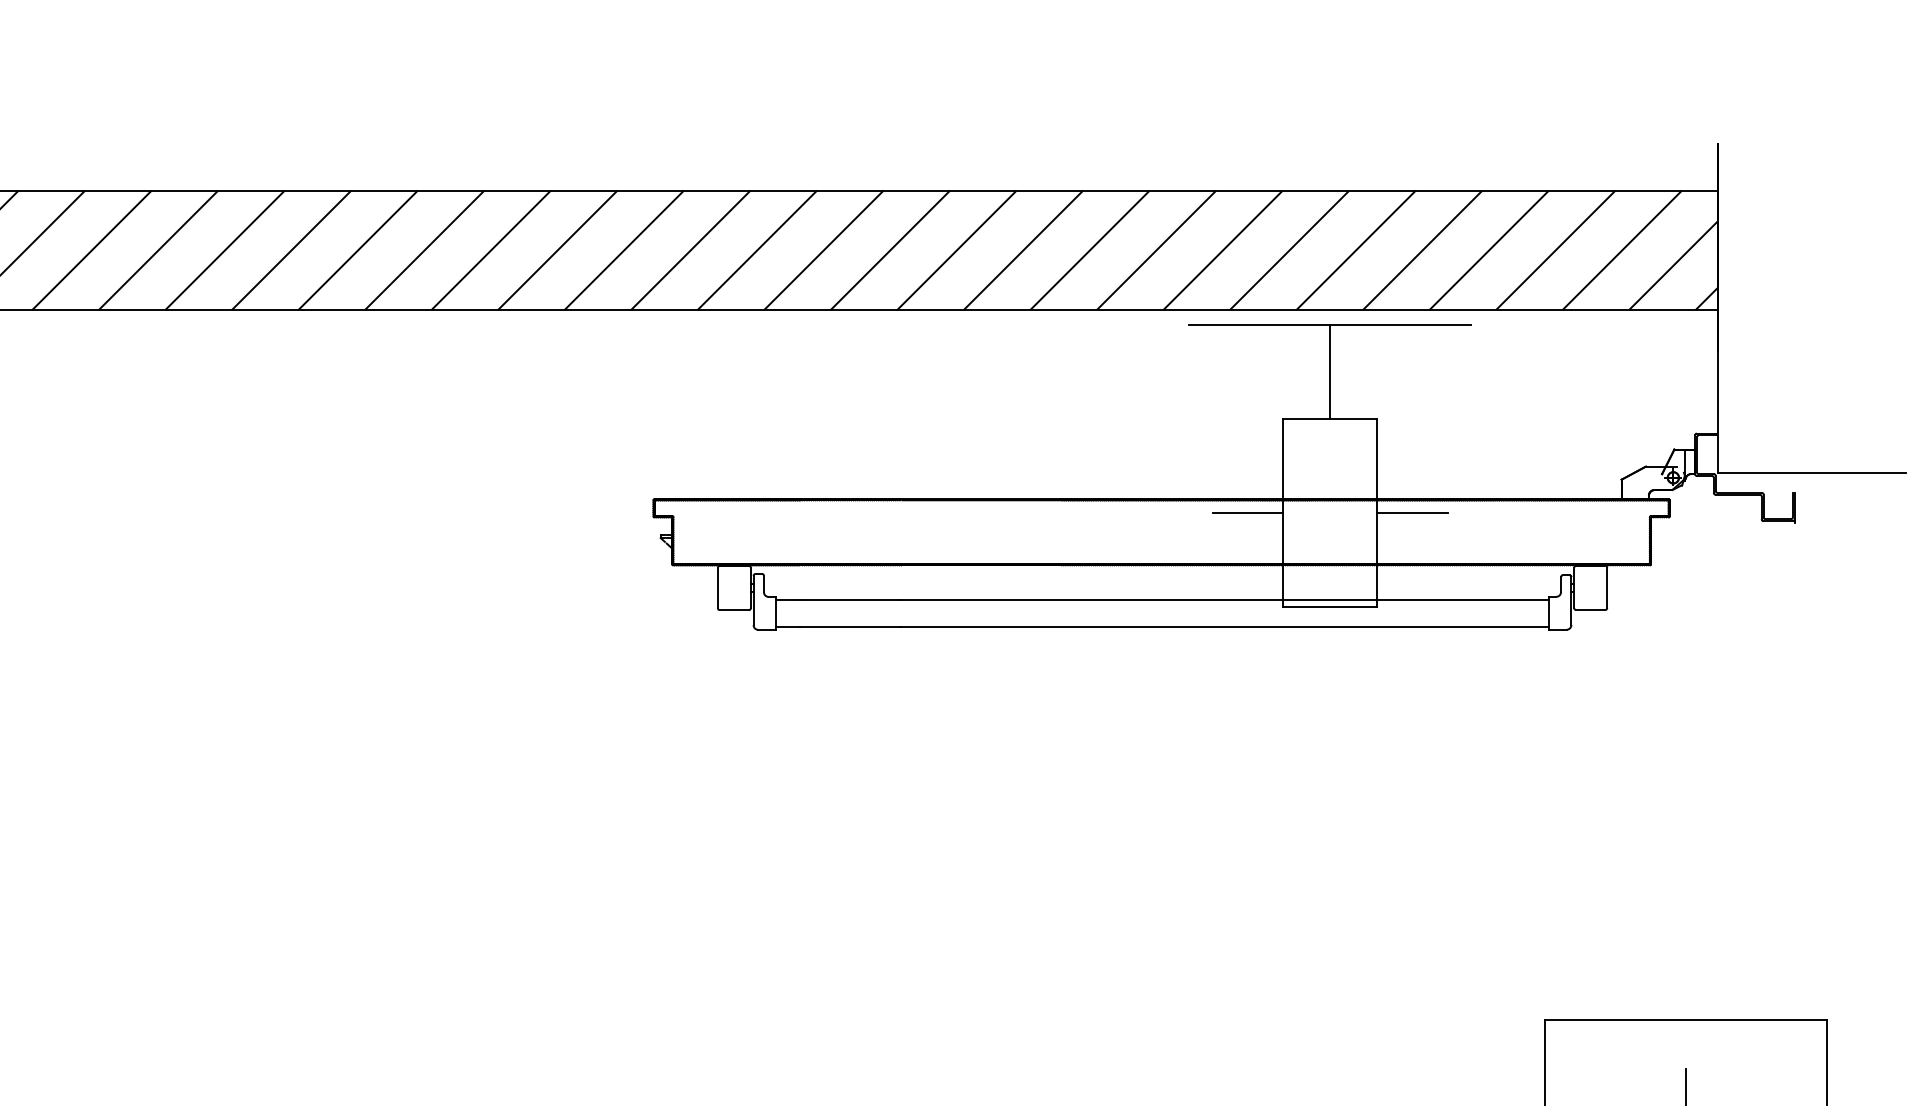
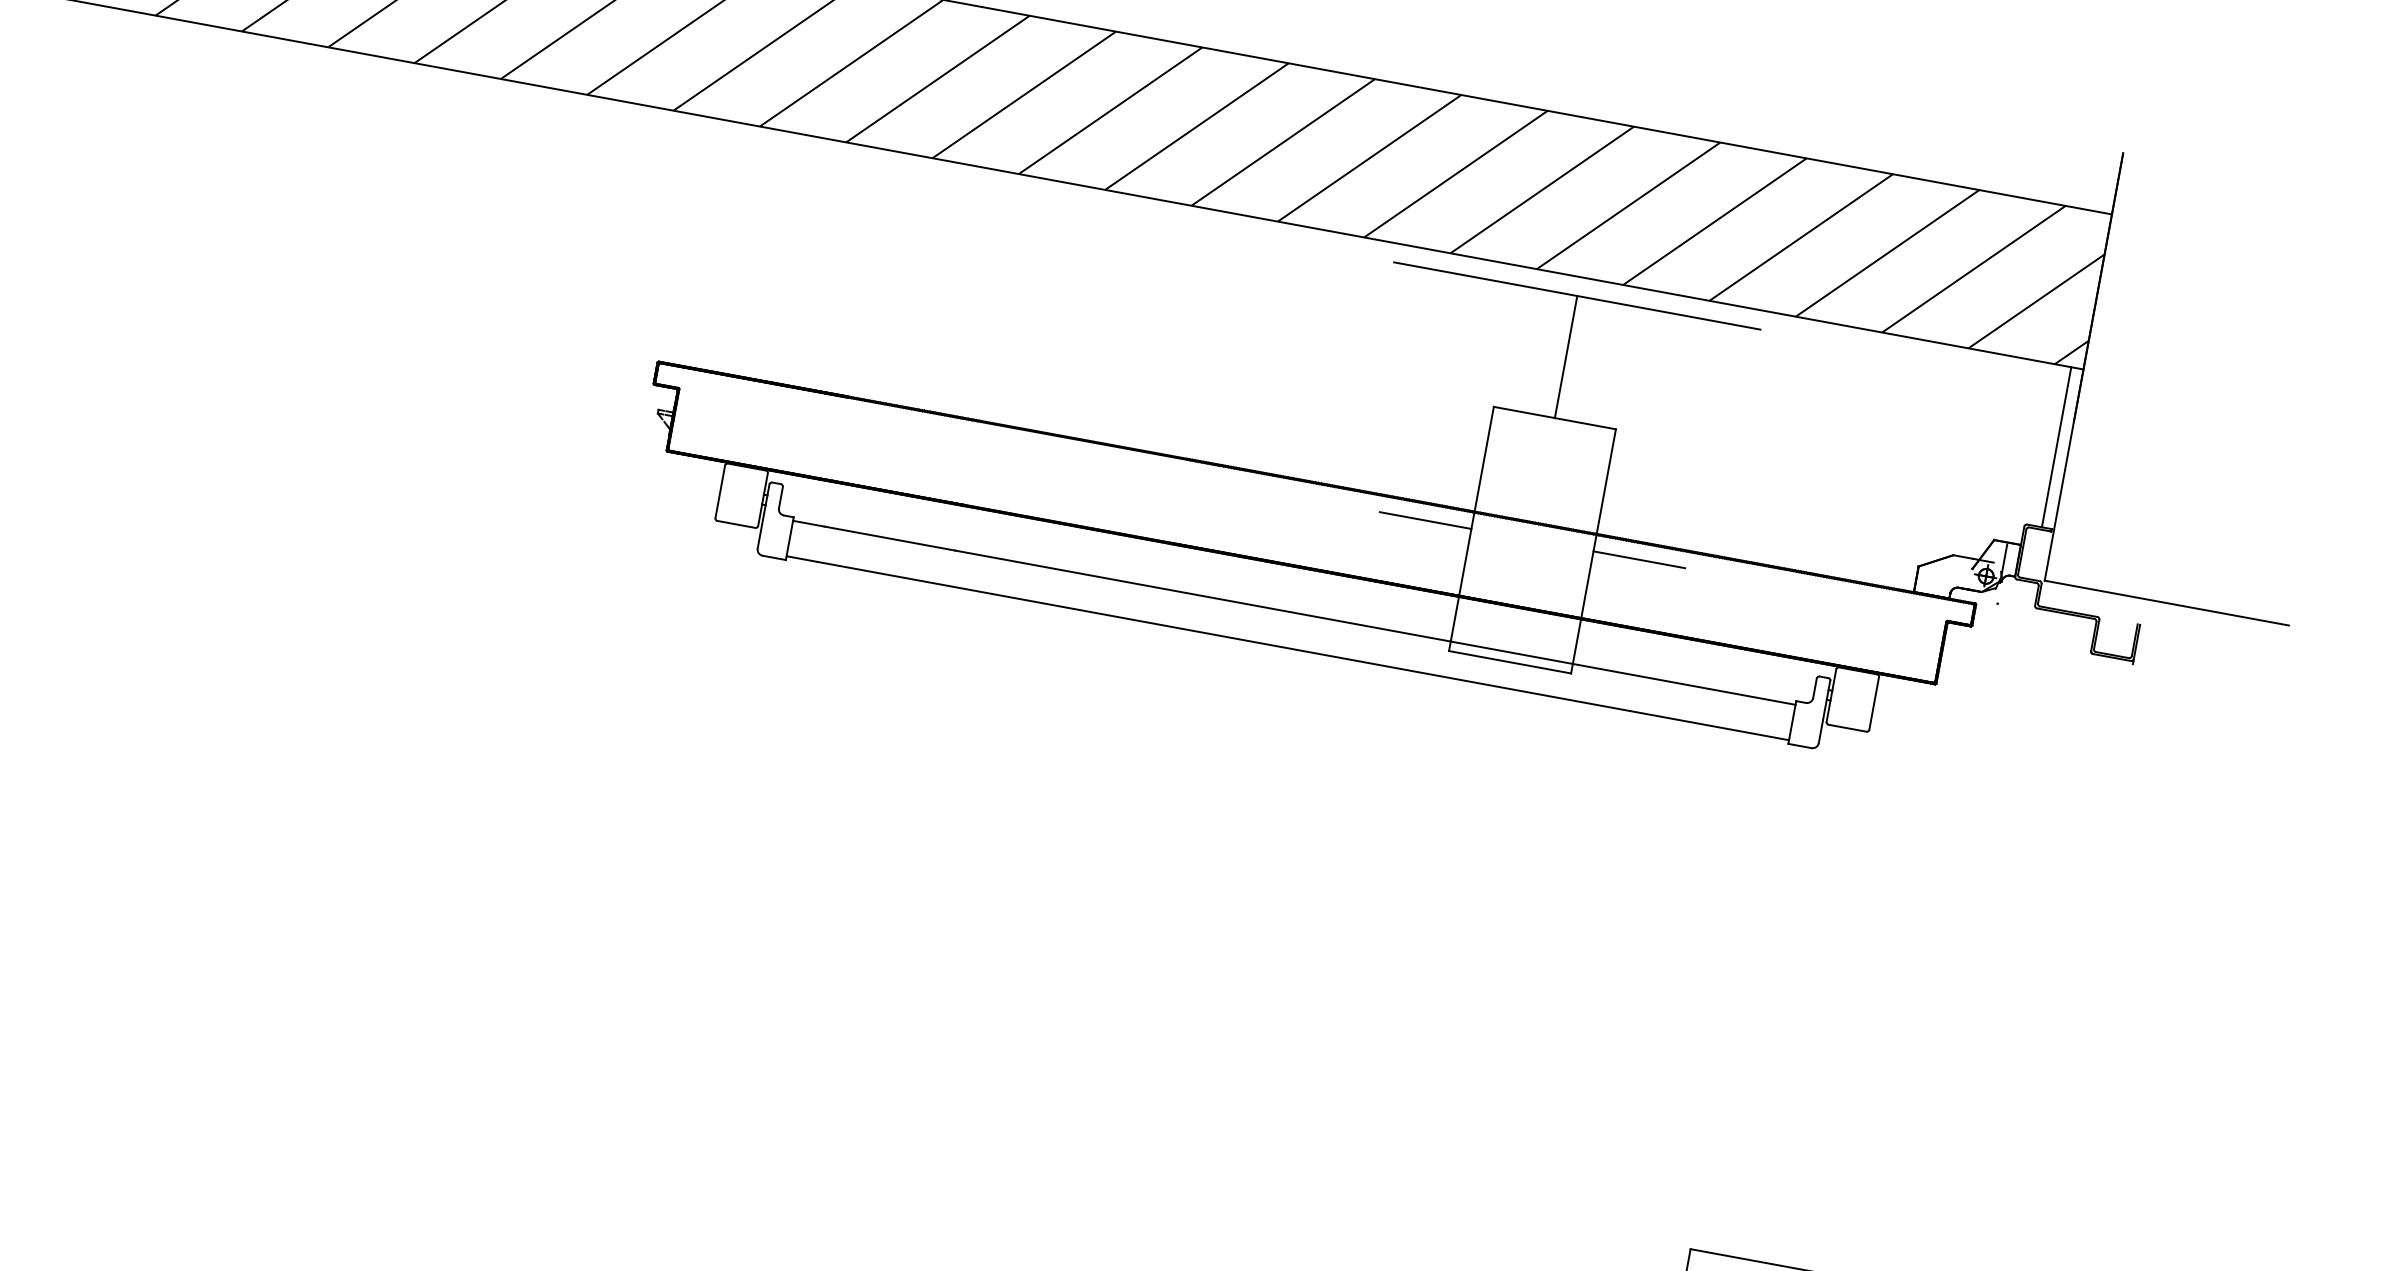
line: (1708, 371) -> (2057, 446), added

